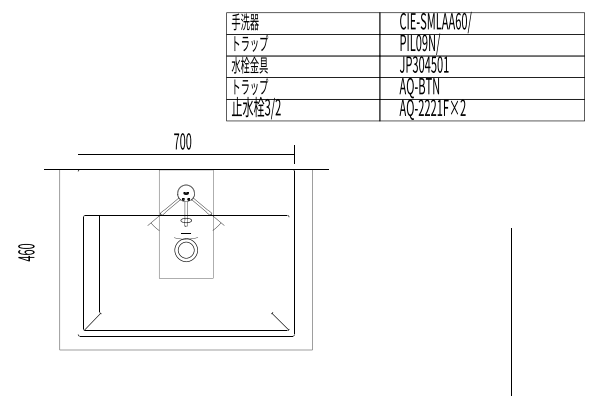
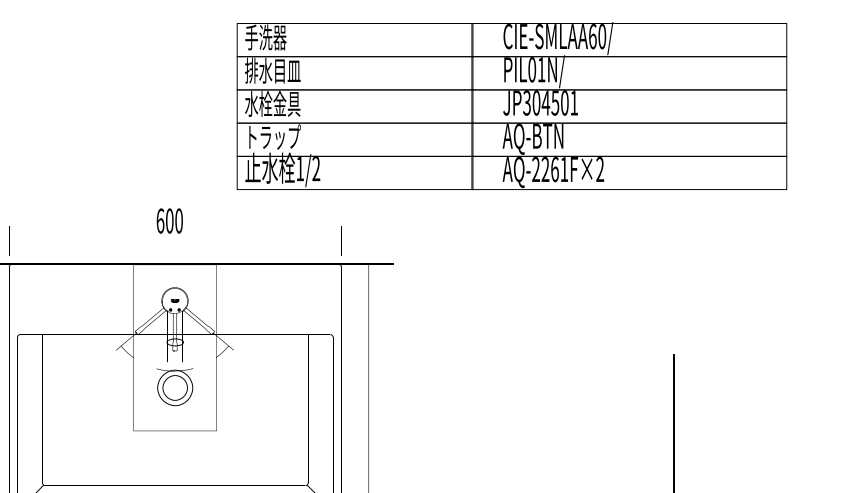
text: (249, 43) -> (272, 70), トラップ -> 排水目皿
text: (424, 43) -> (540, 70), PIL09N/ -> PIL01N/
text: (267, 107) -> (299, 168), 3/2 -> 1/2
text: (433, 108) -> (554, 170), AQ-2221F×2 -> AQ-2261F×2
text: (176, 141) -> (160, 221), 700 -> 600

